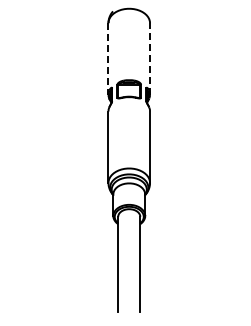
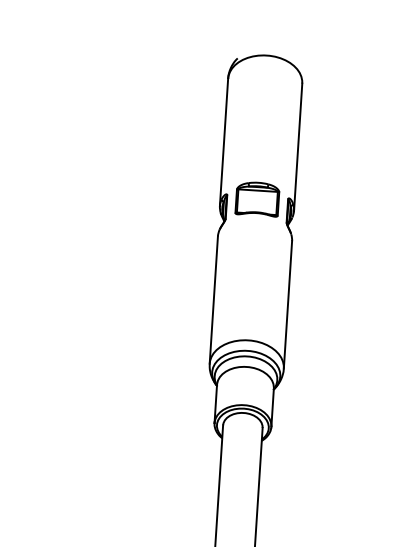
line: (108, 58) -> (224, 141), dashed -> solid
line: (150, 58) -> (298, 146), dashed -> solid

